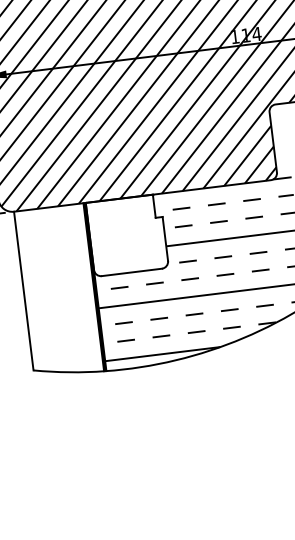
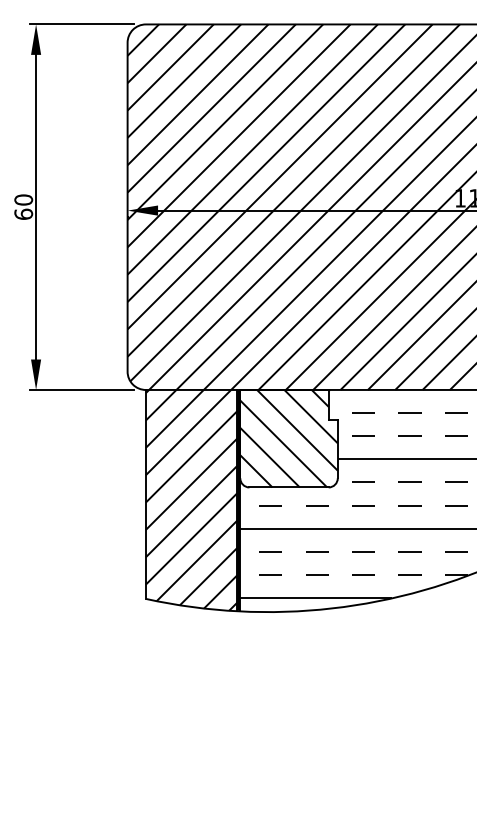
hatch: (126, 235) -> (288, 438), added
hatch: (58, 290) -> (191, 499), added

